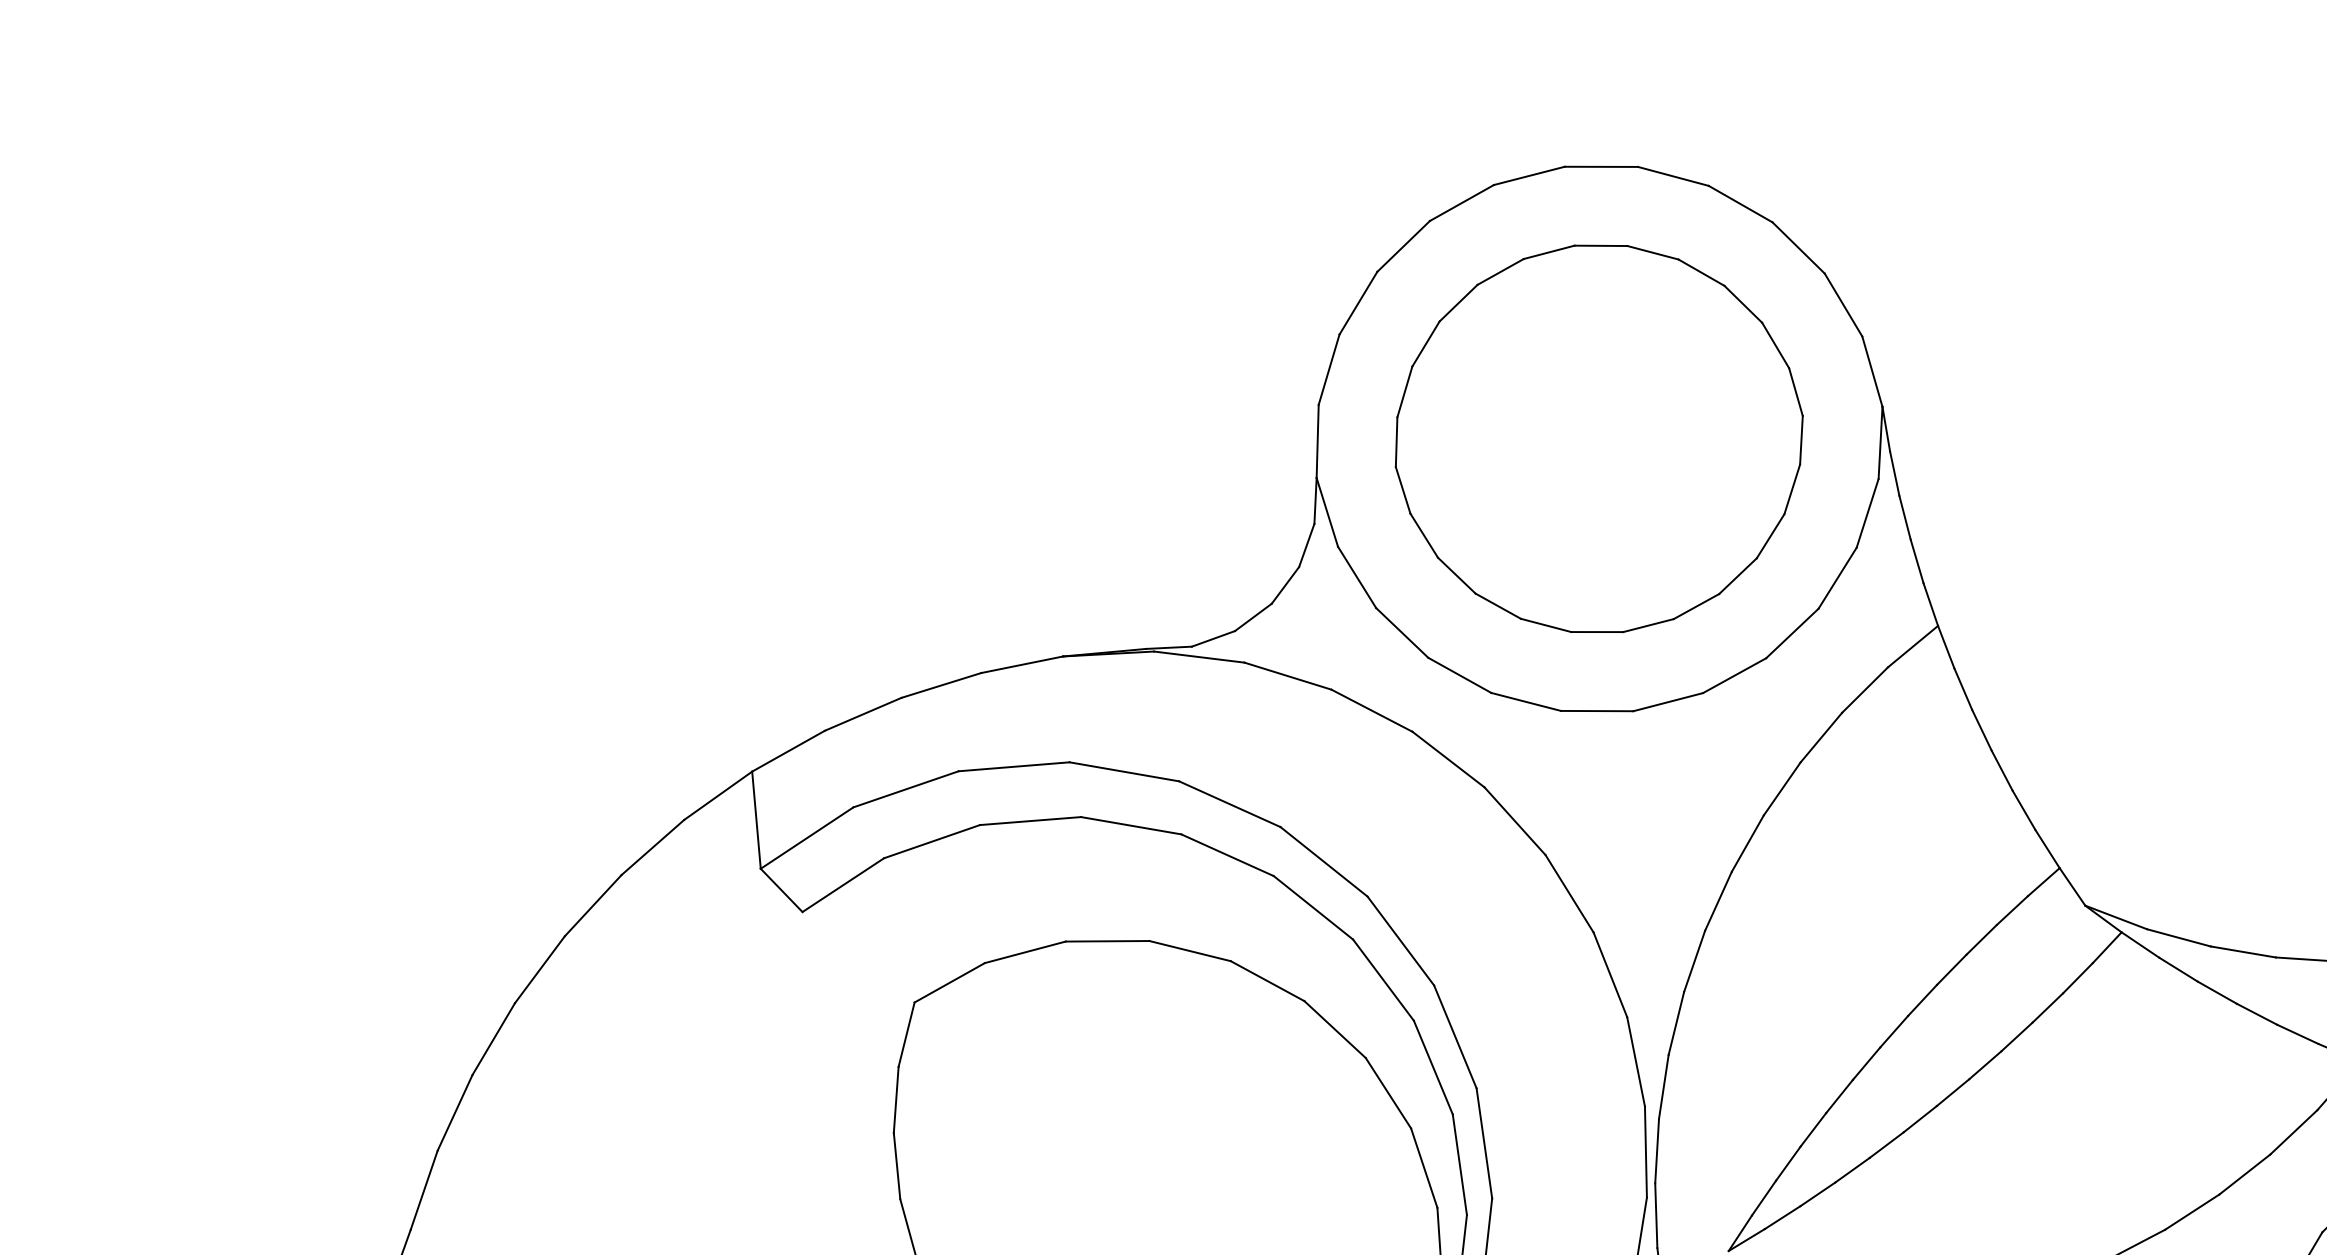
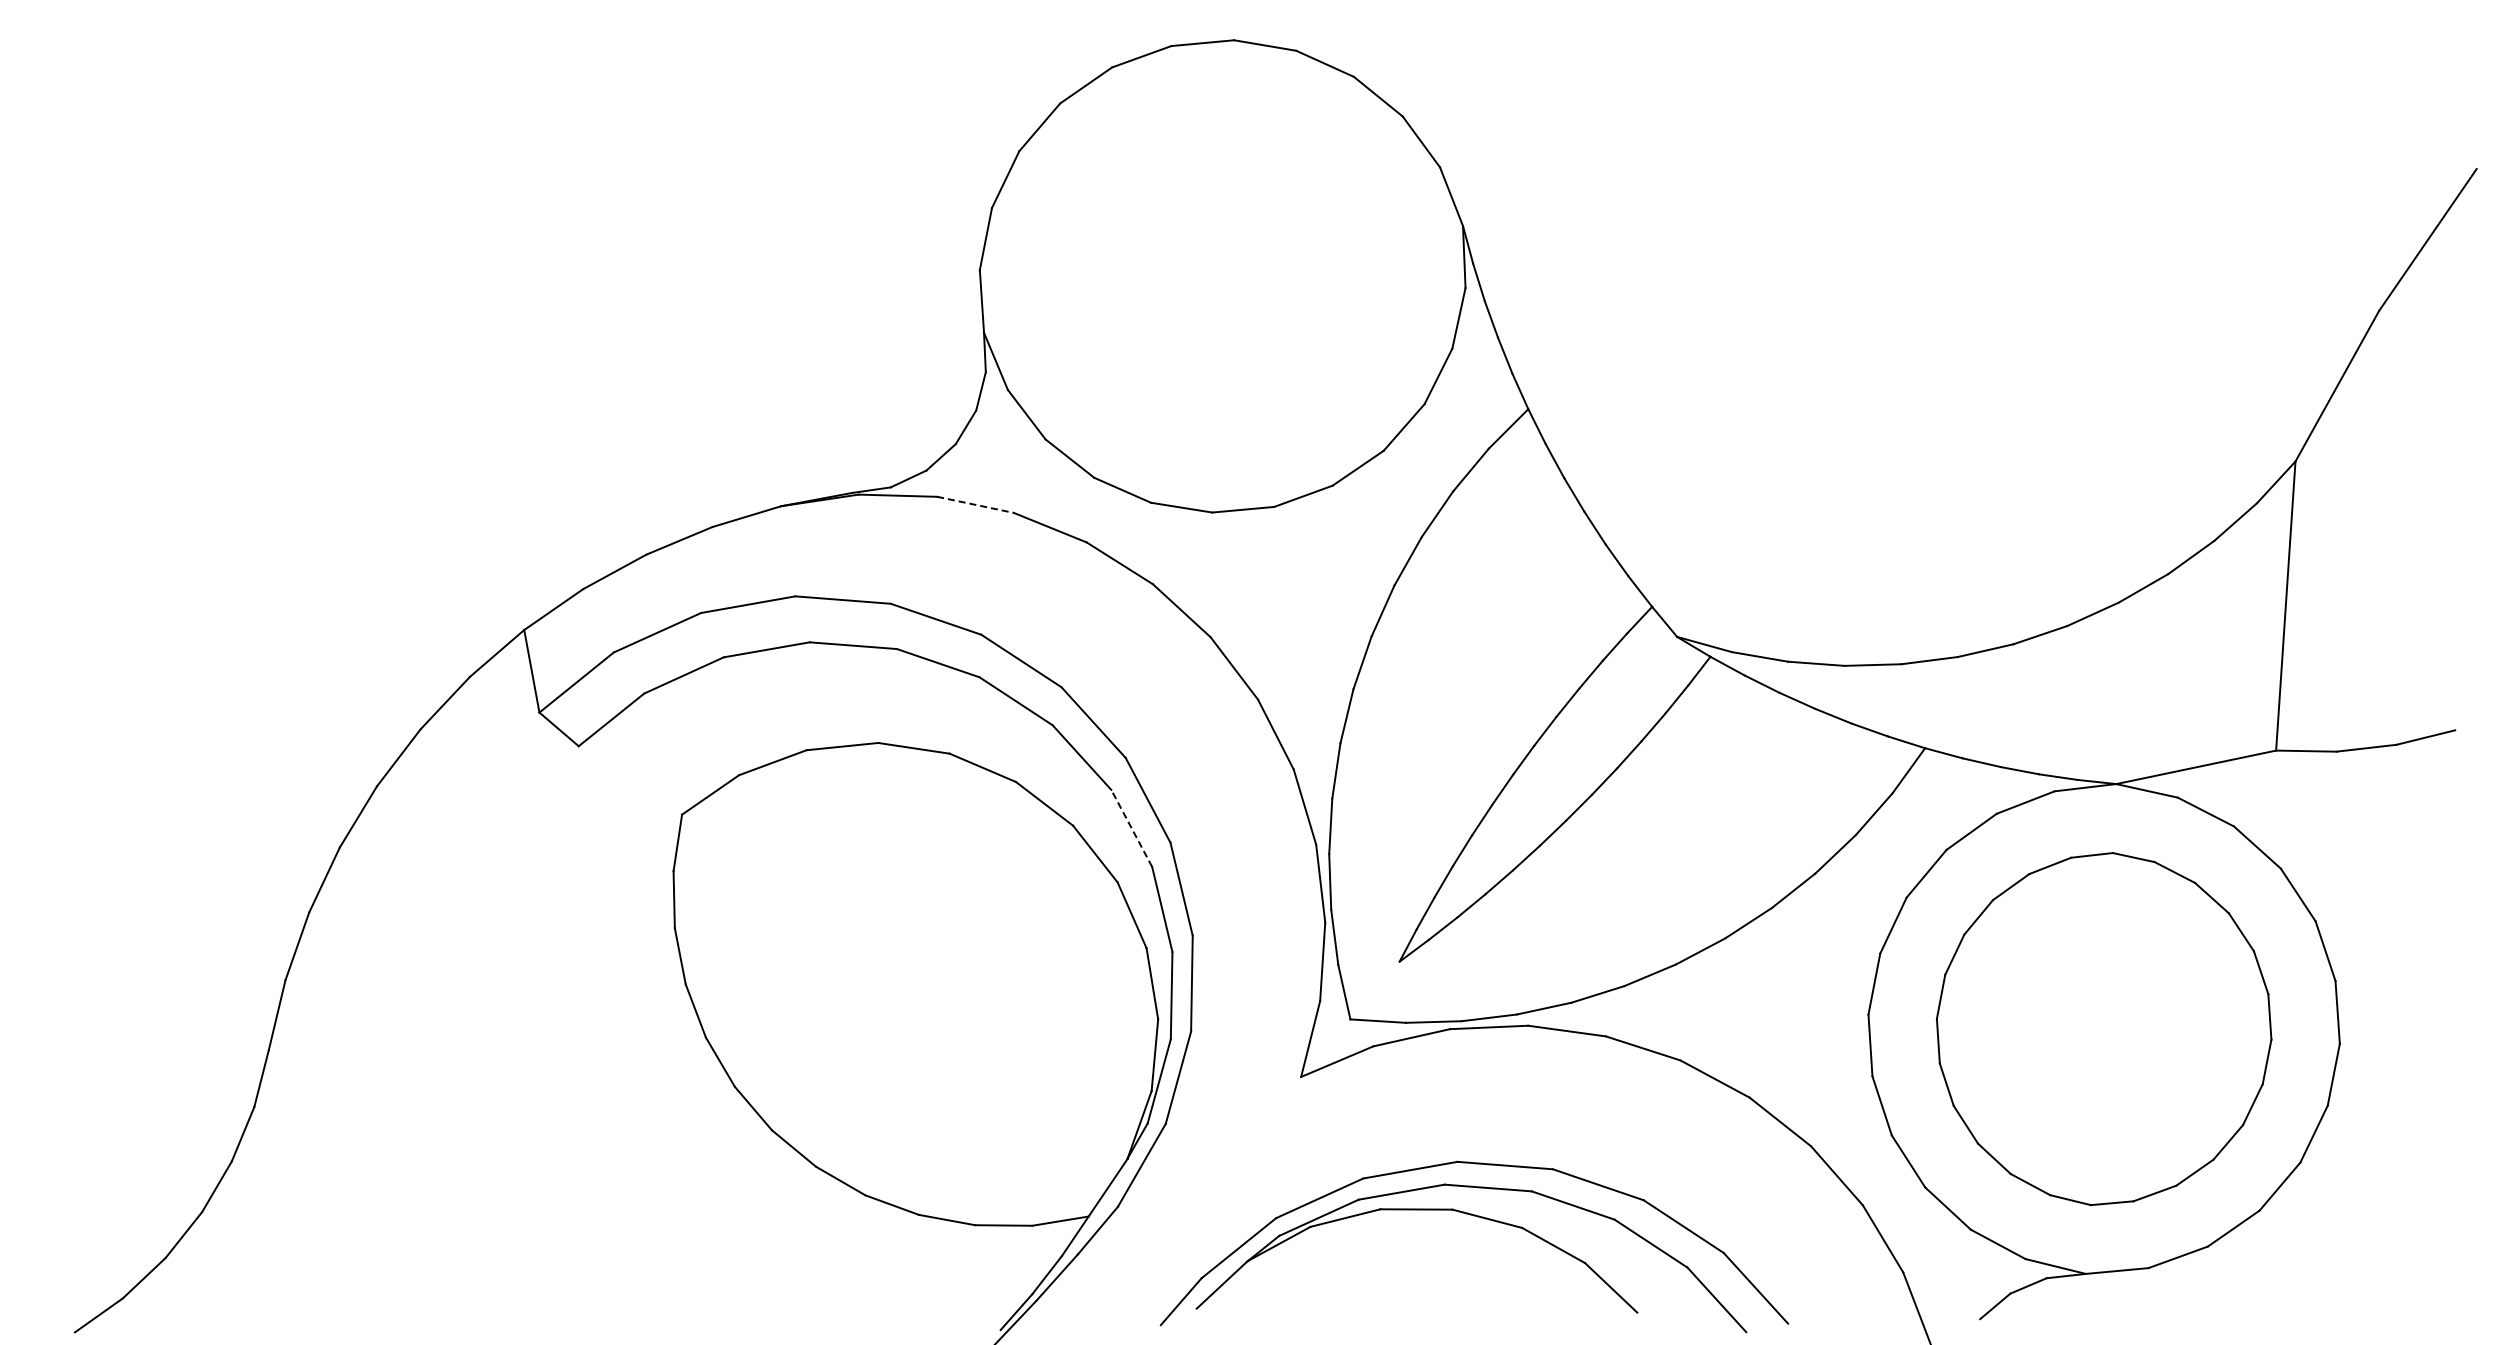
part: (1598, 438) -> (1222, 276), removed
line: (1289, 675) -> (976, 504), solid -> dashed
line: (1433, 1067) -> (1131, 828), solid -> dashed

